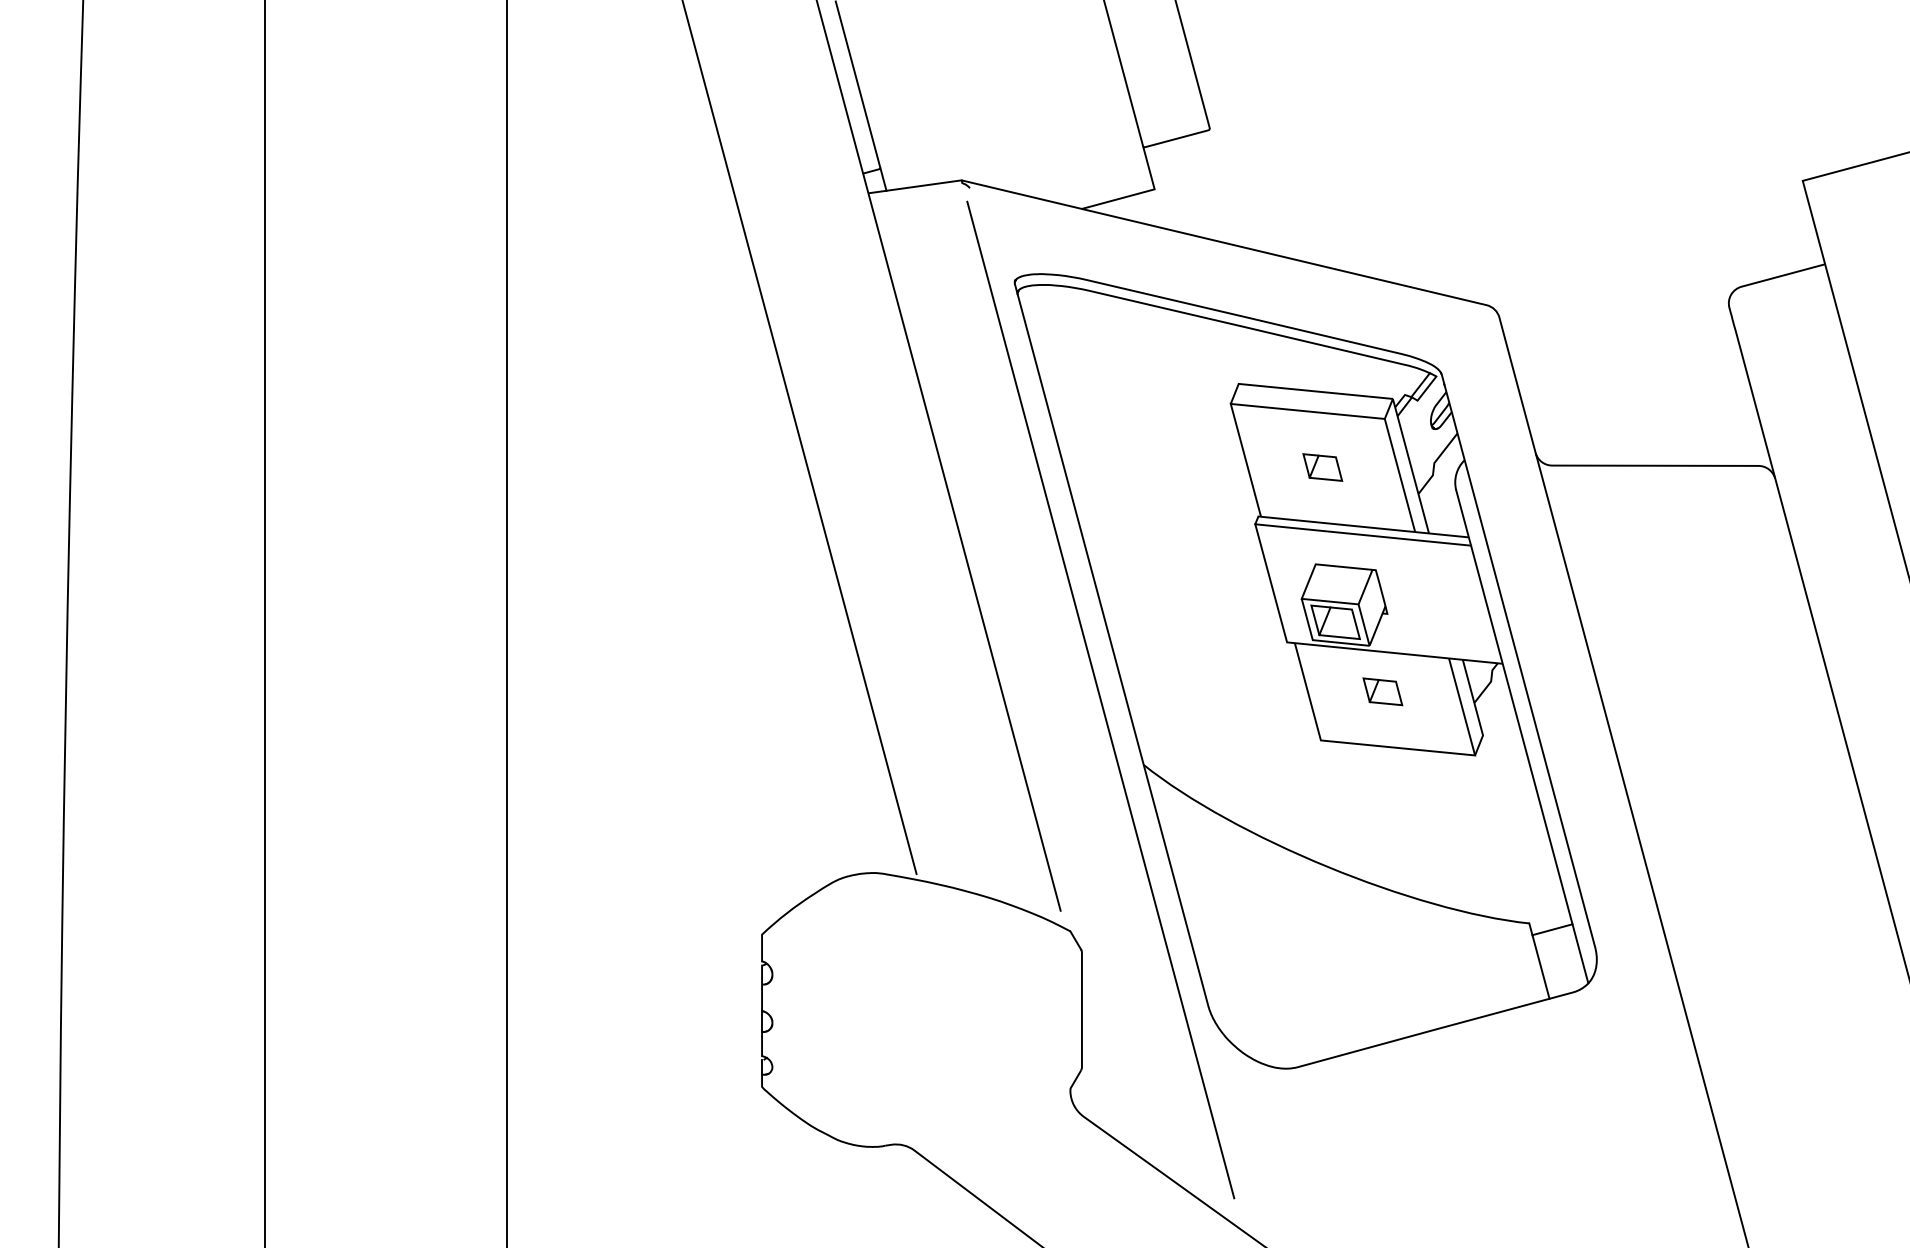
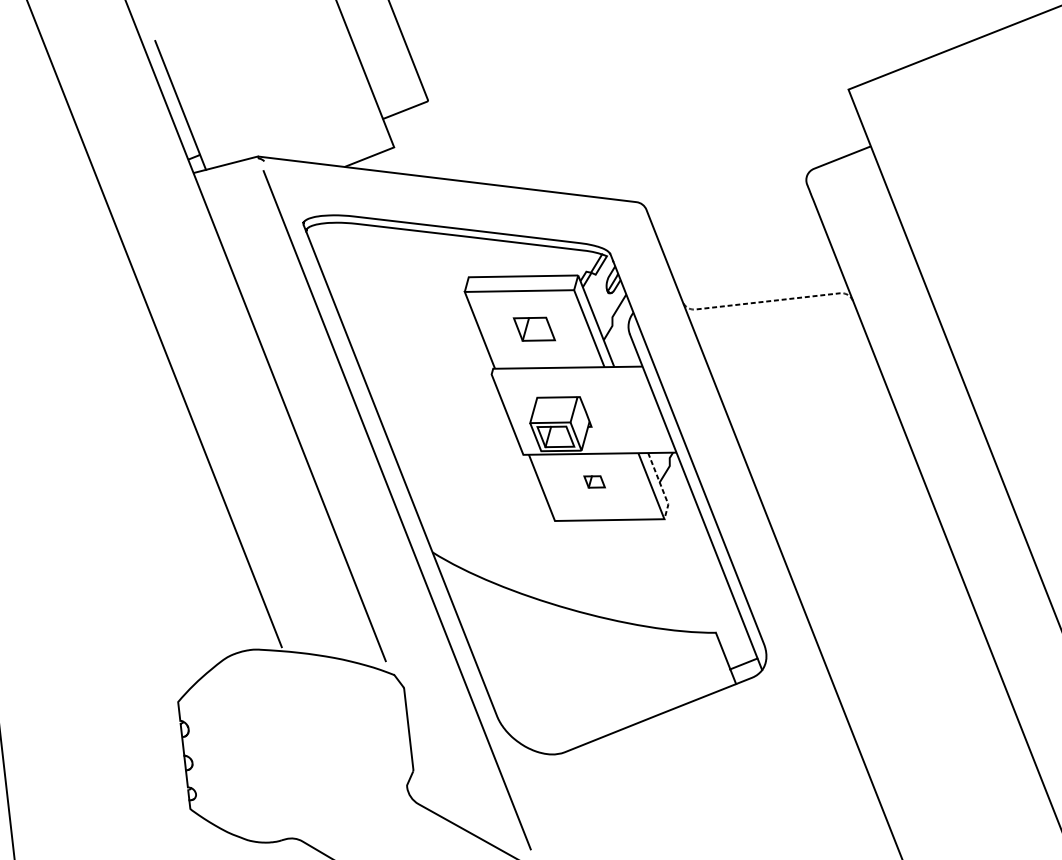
line: (1654, 465) -> (767, 301), solid -> dashed
part: (1322, 467) -> (534, 329), size x1.4
line: (1363, 534) -> (568, 373), removed
part: (1382, 691) -> (594, 481), size x0.7
line: (1475, 708) -> (660, 486), solid -> dashed
line: (1552, 929) -> (743, 663), moved

